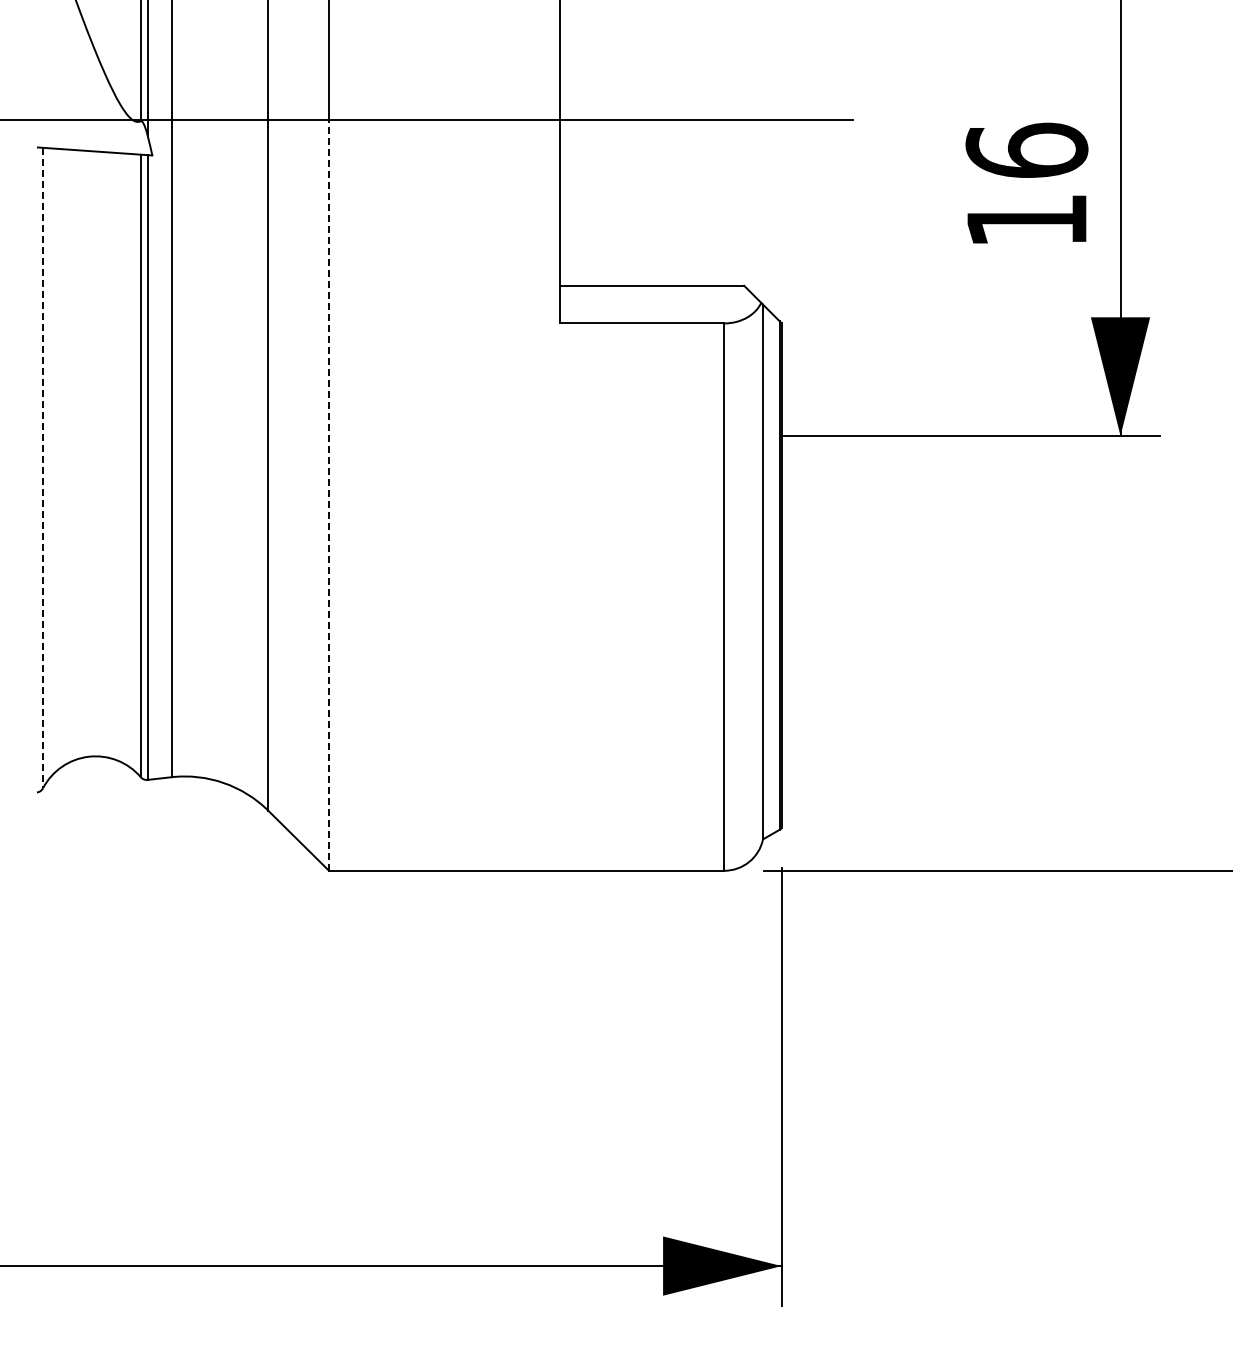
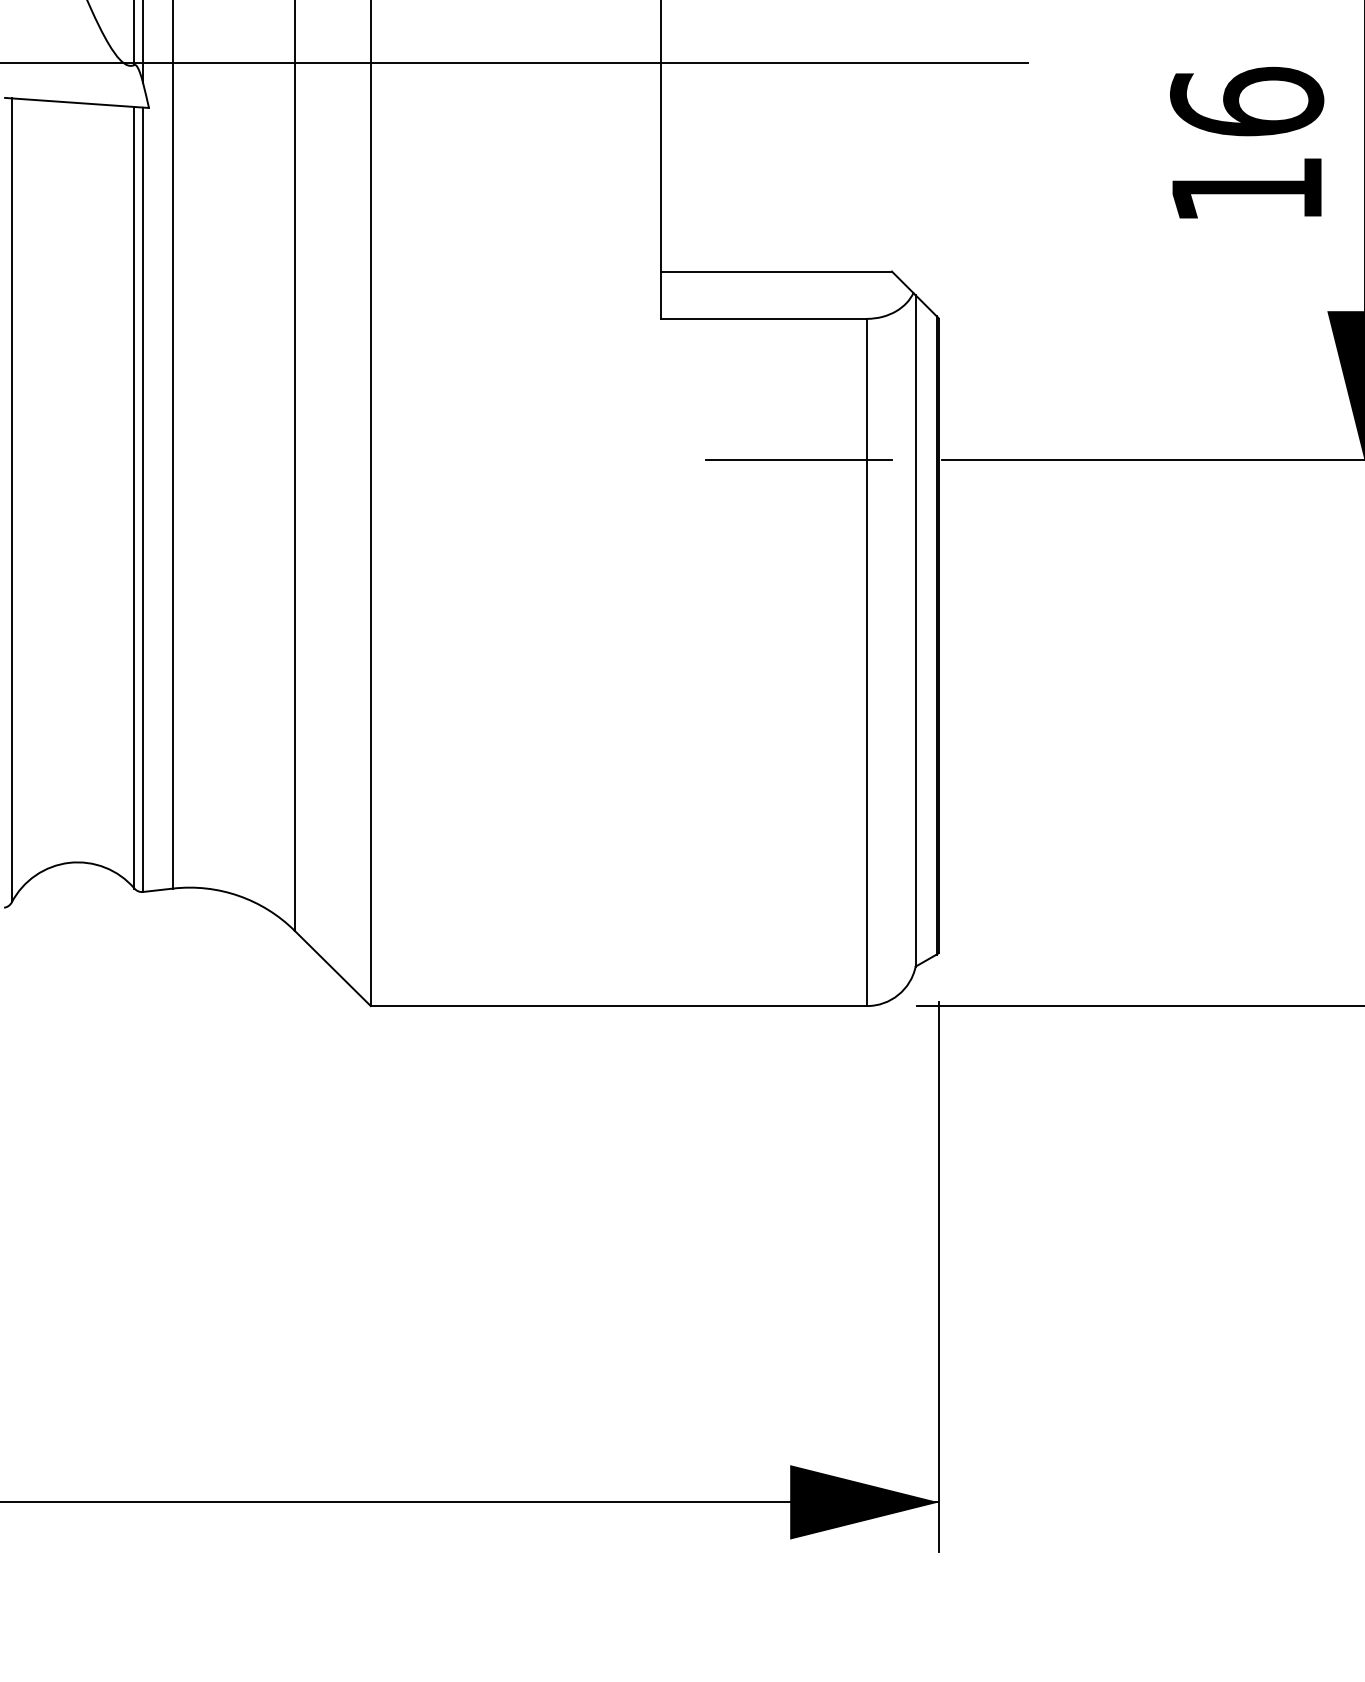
line: (669, 435) -> (798, 459), added
line: (43, 468) -> (12, 500), dashed -> solid
line: (329, 495) -> (371, 534), dashed -> solid

